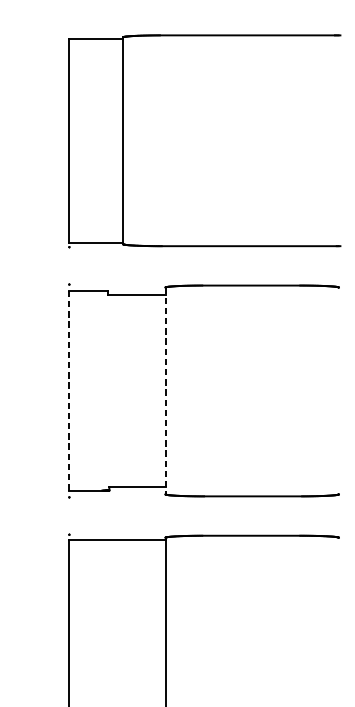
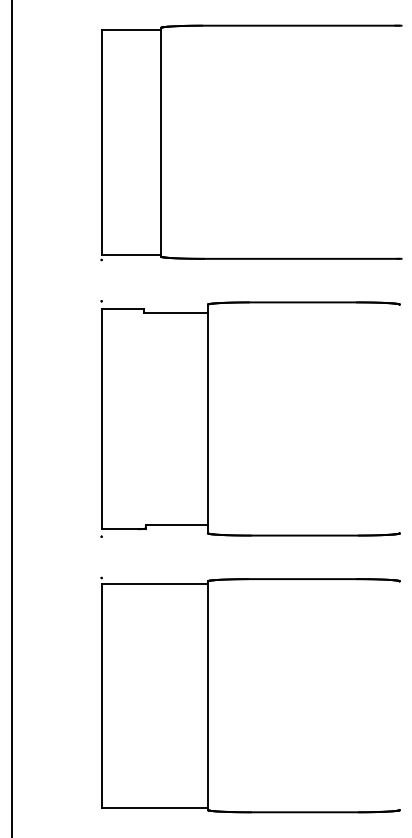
line: (69, 390) -> (101, 418), dashed -> solid
line: (165, 391) -> (208, 419), dashed -> solid

